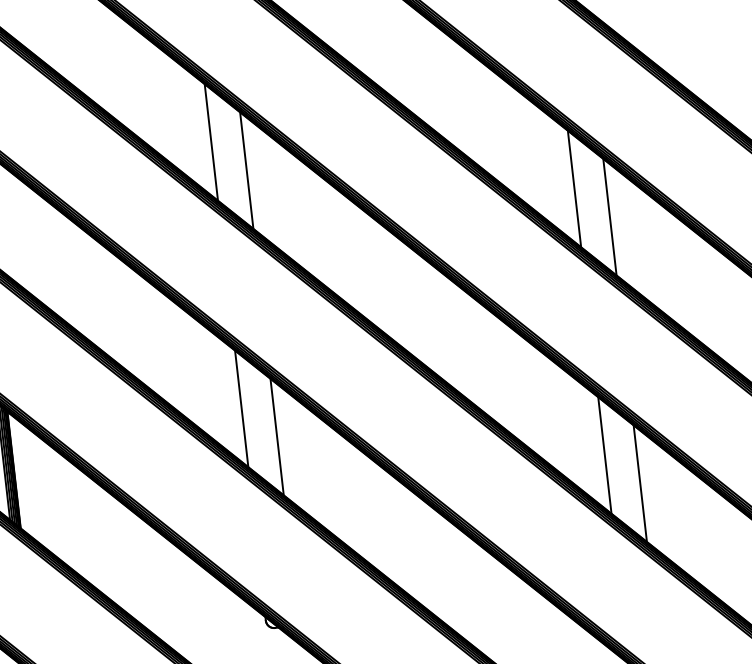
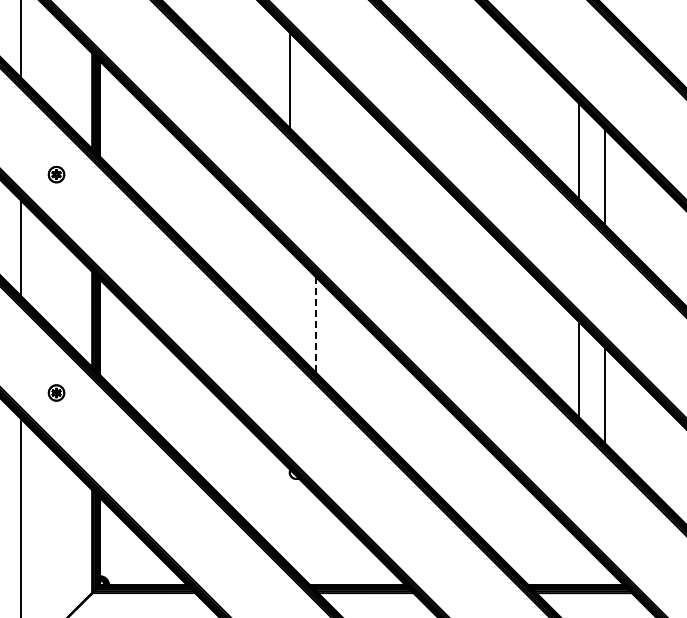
line: (246, 170) -> (315, 106), removed
line: (241, 408) -> (289, 298), removed
line: (276, 436) -> (315, 324), solid -> dashed

